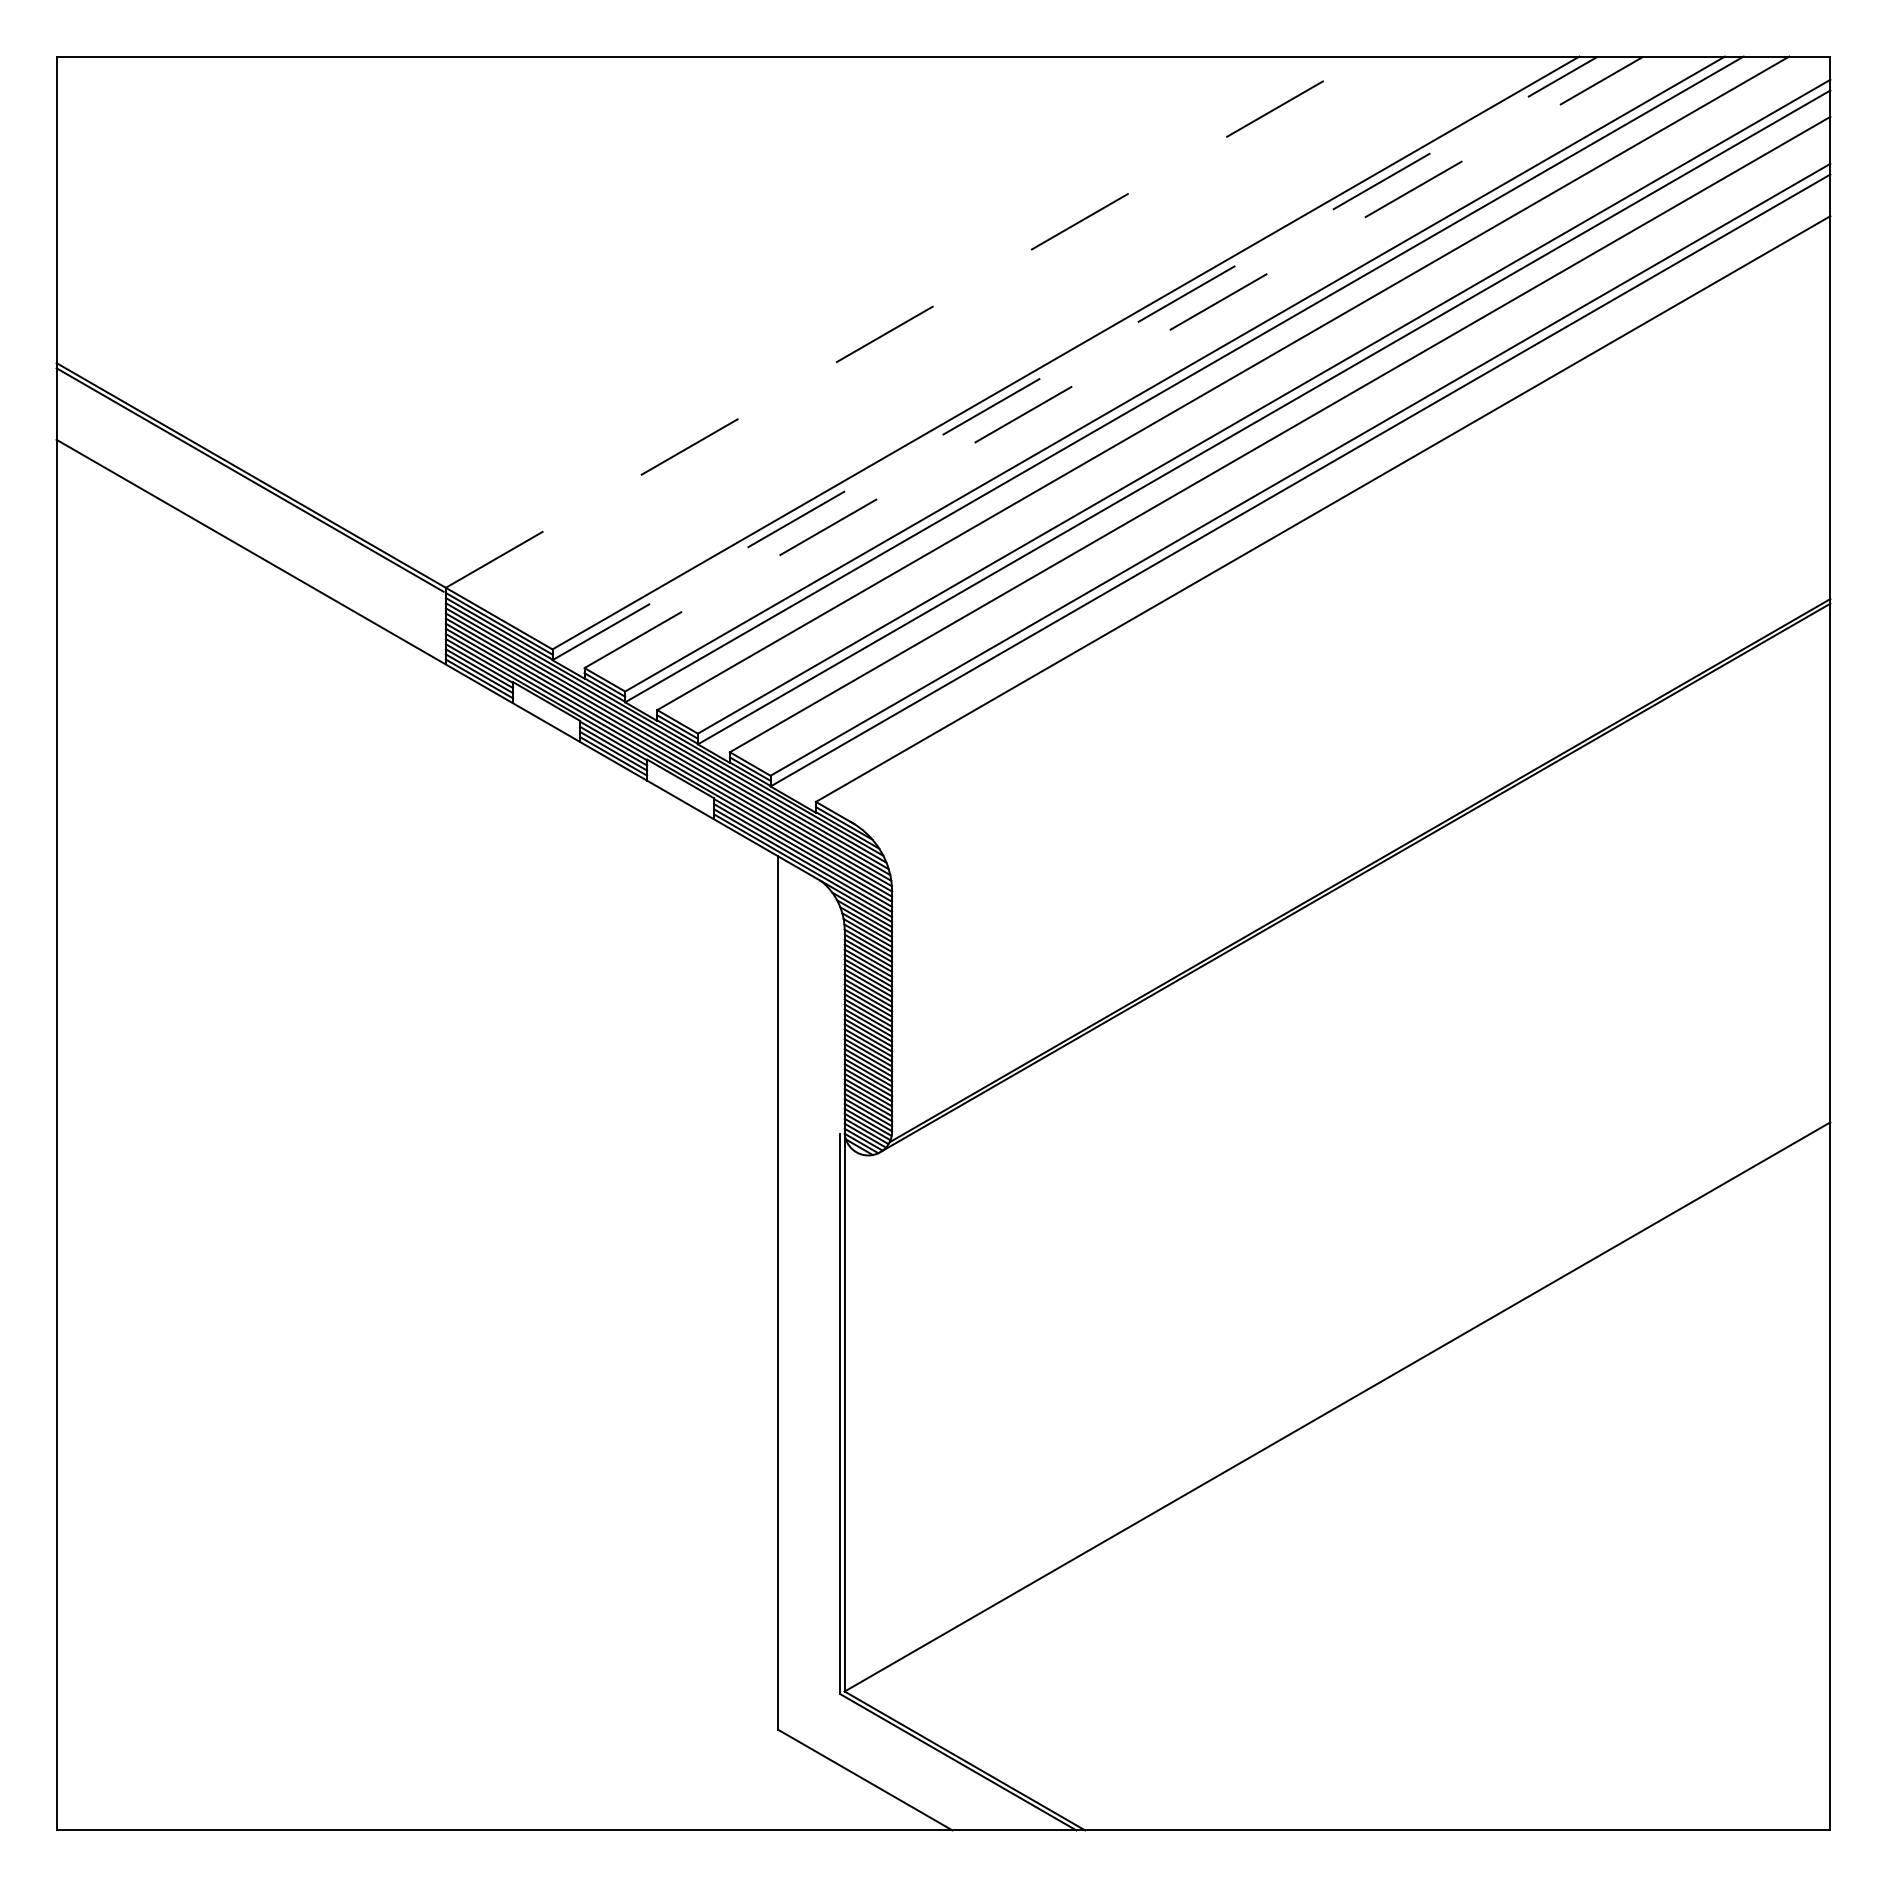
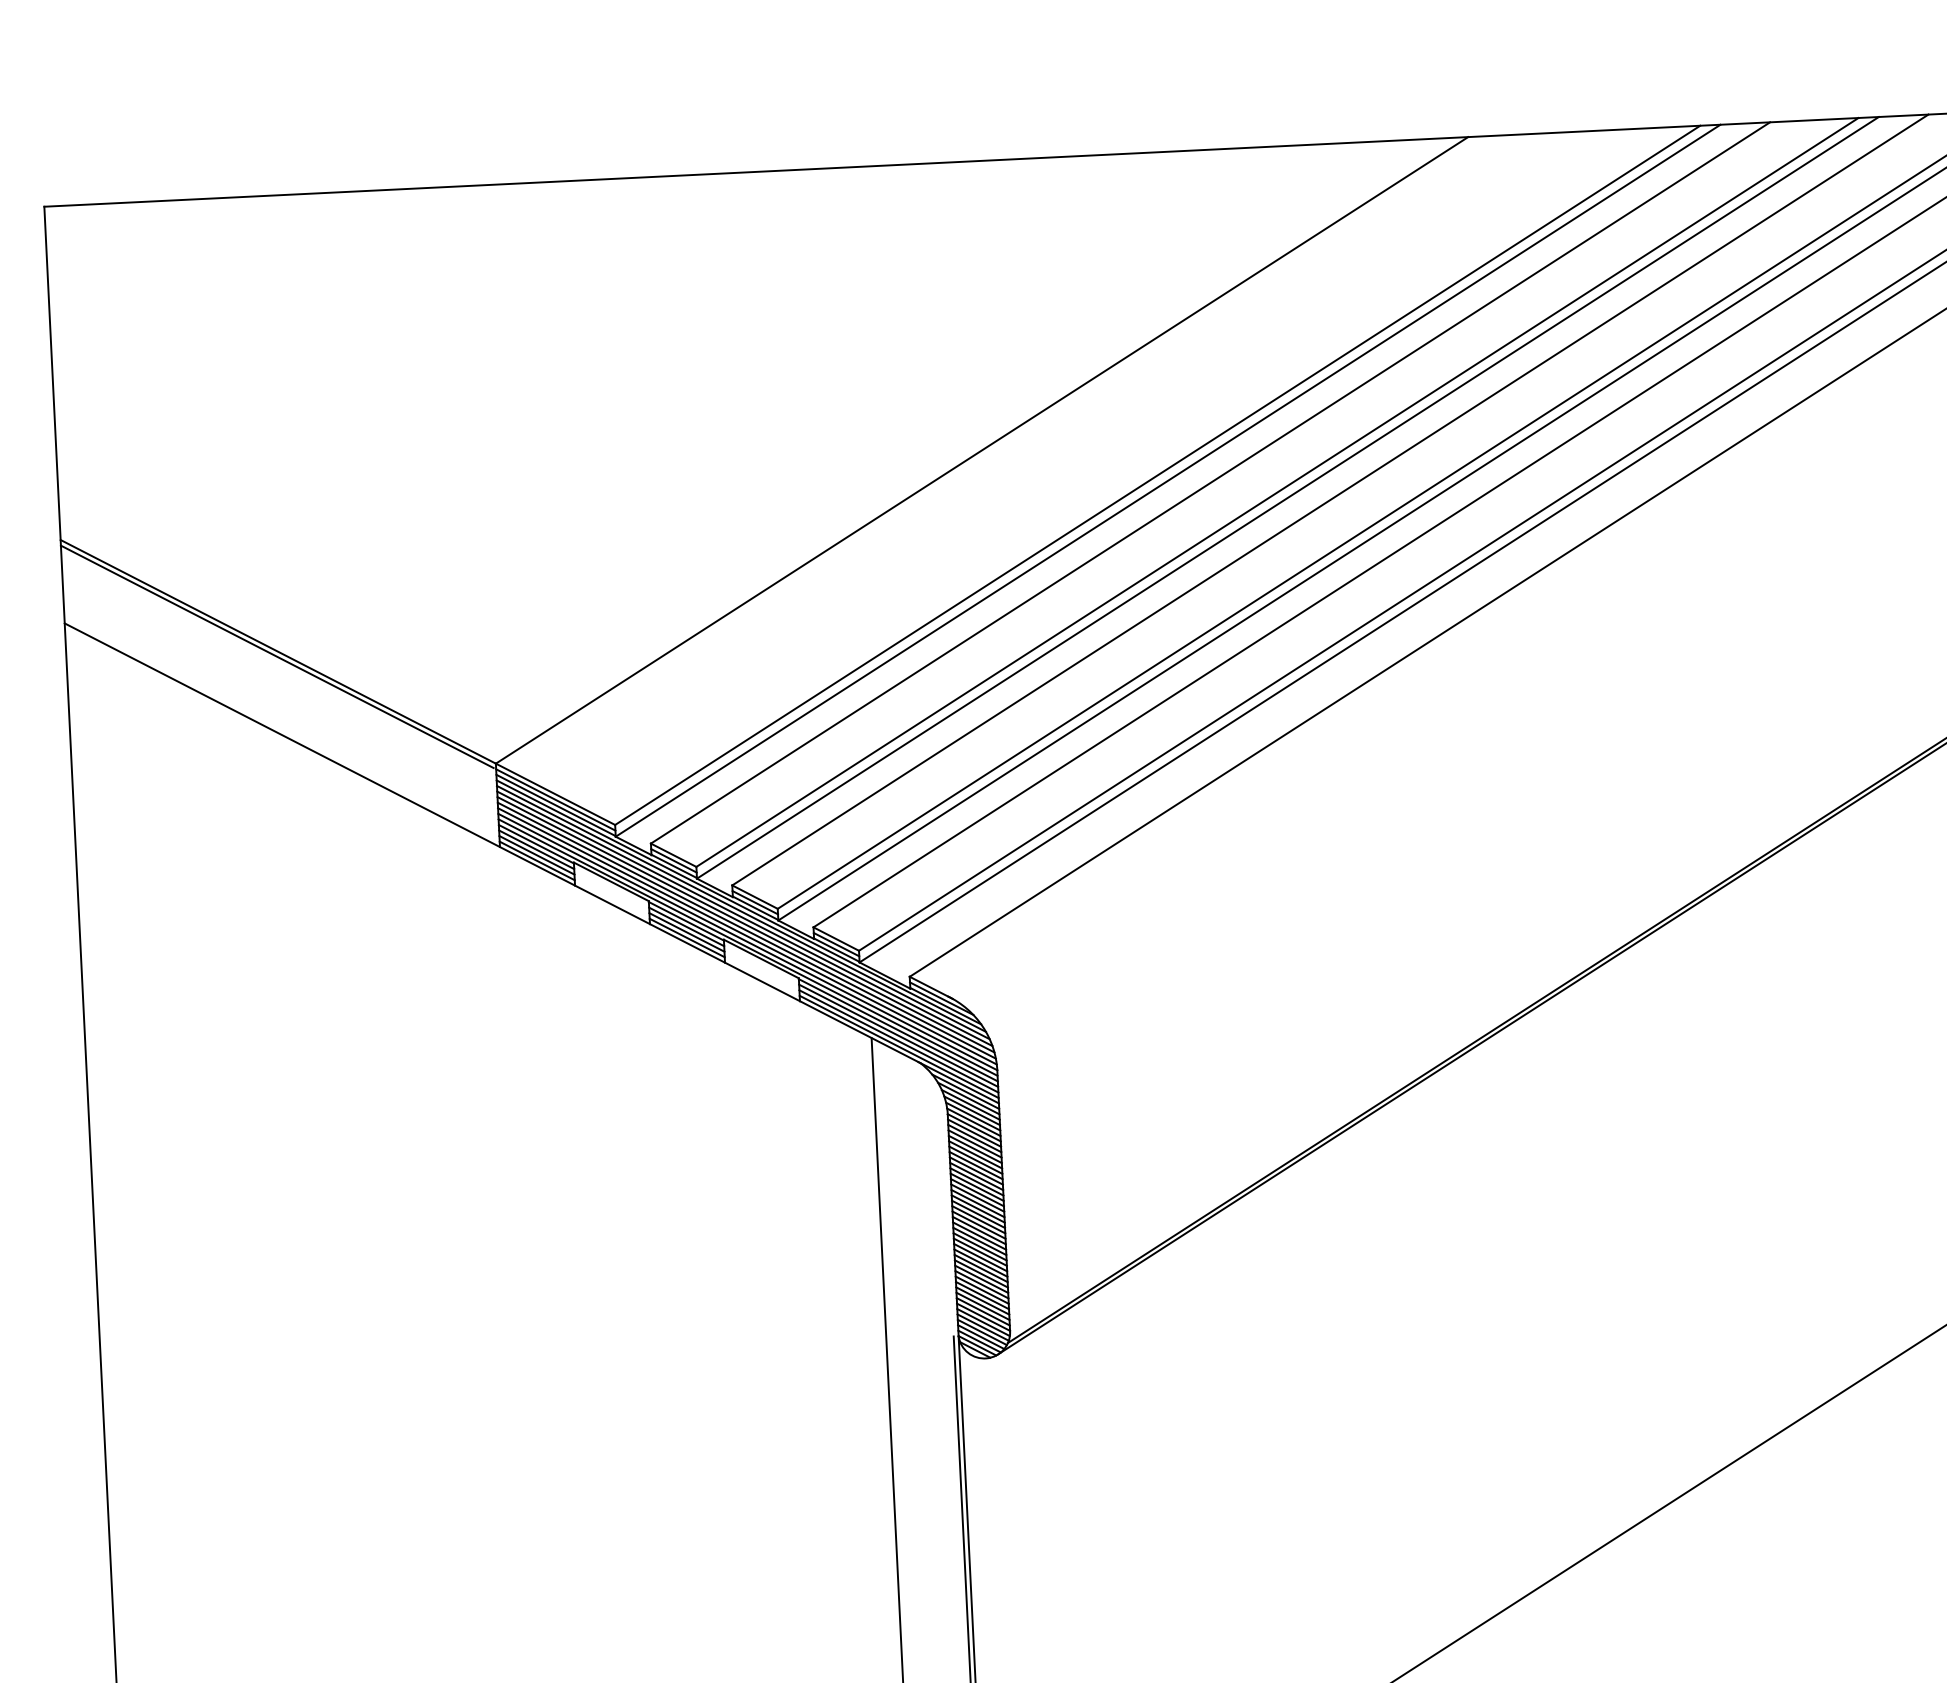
line: (906, 321) -> (982, 449), dashed -> solid
line: (1075, 358) -> (1168, 480), dashed -> solid
line: (1114, 362) -> (1210, 483), dashed -> solid

